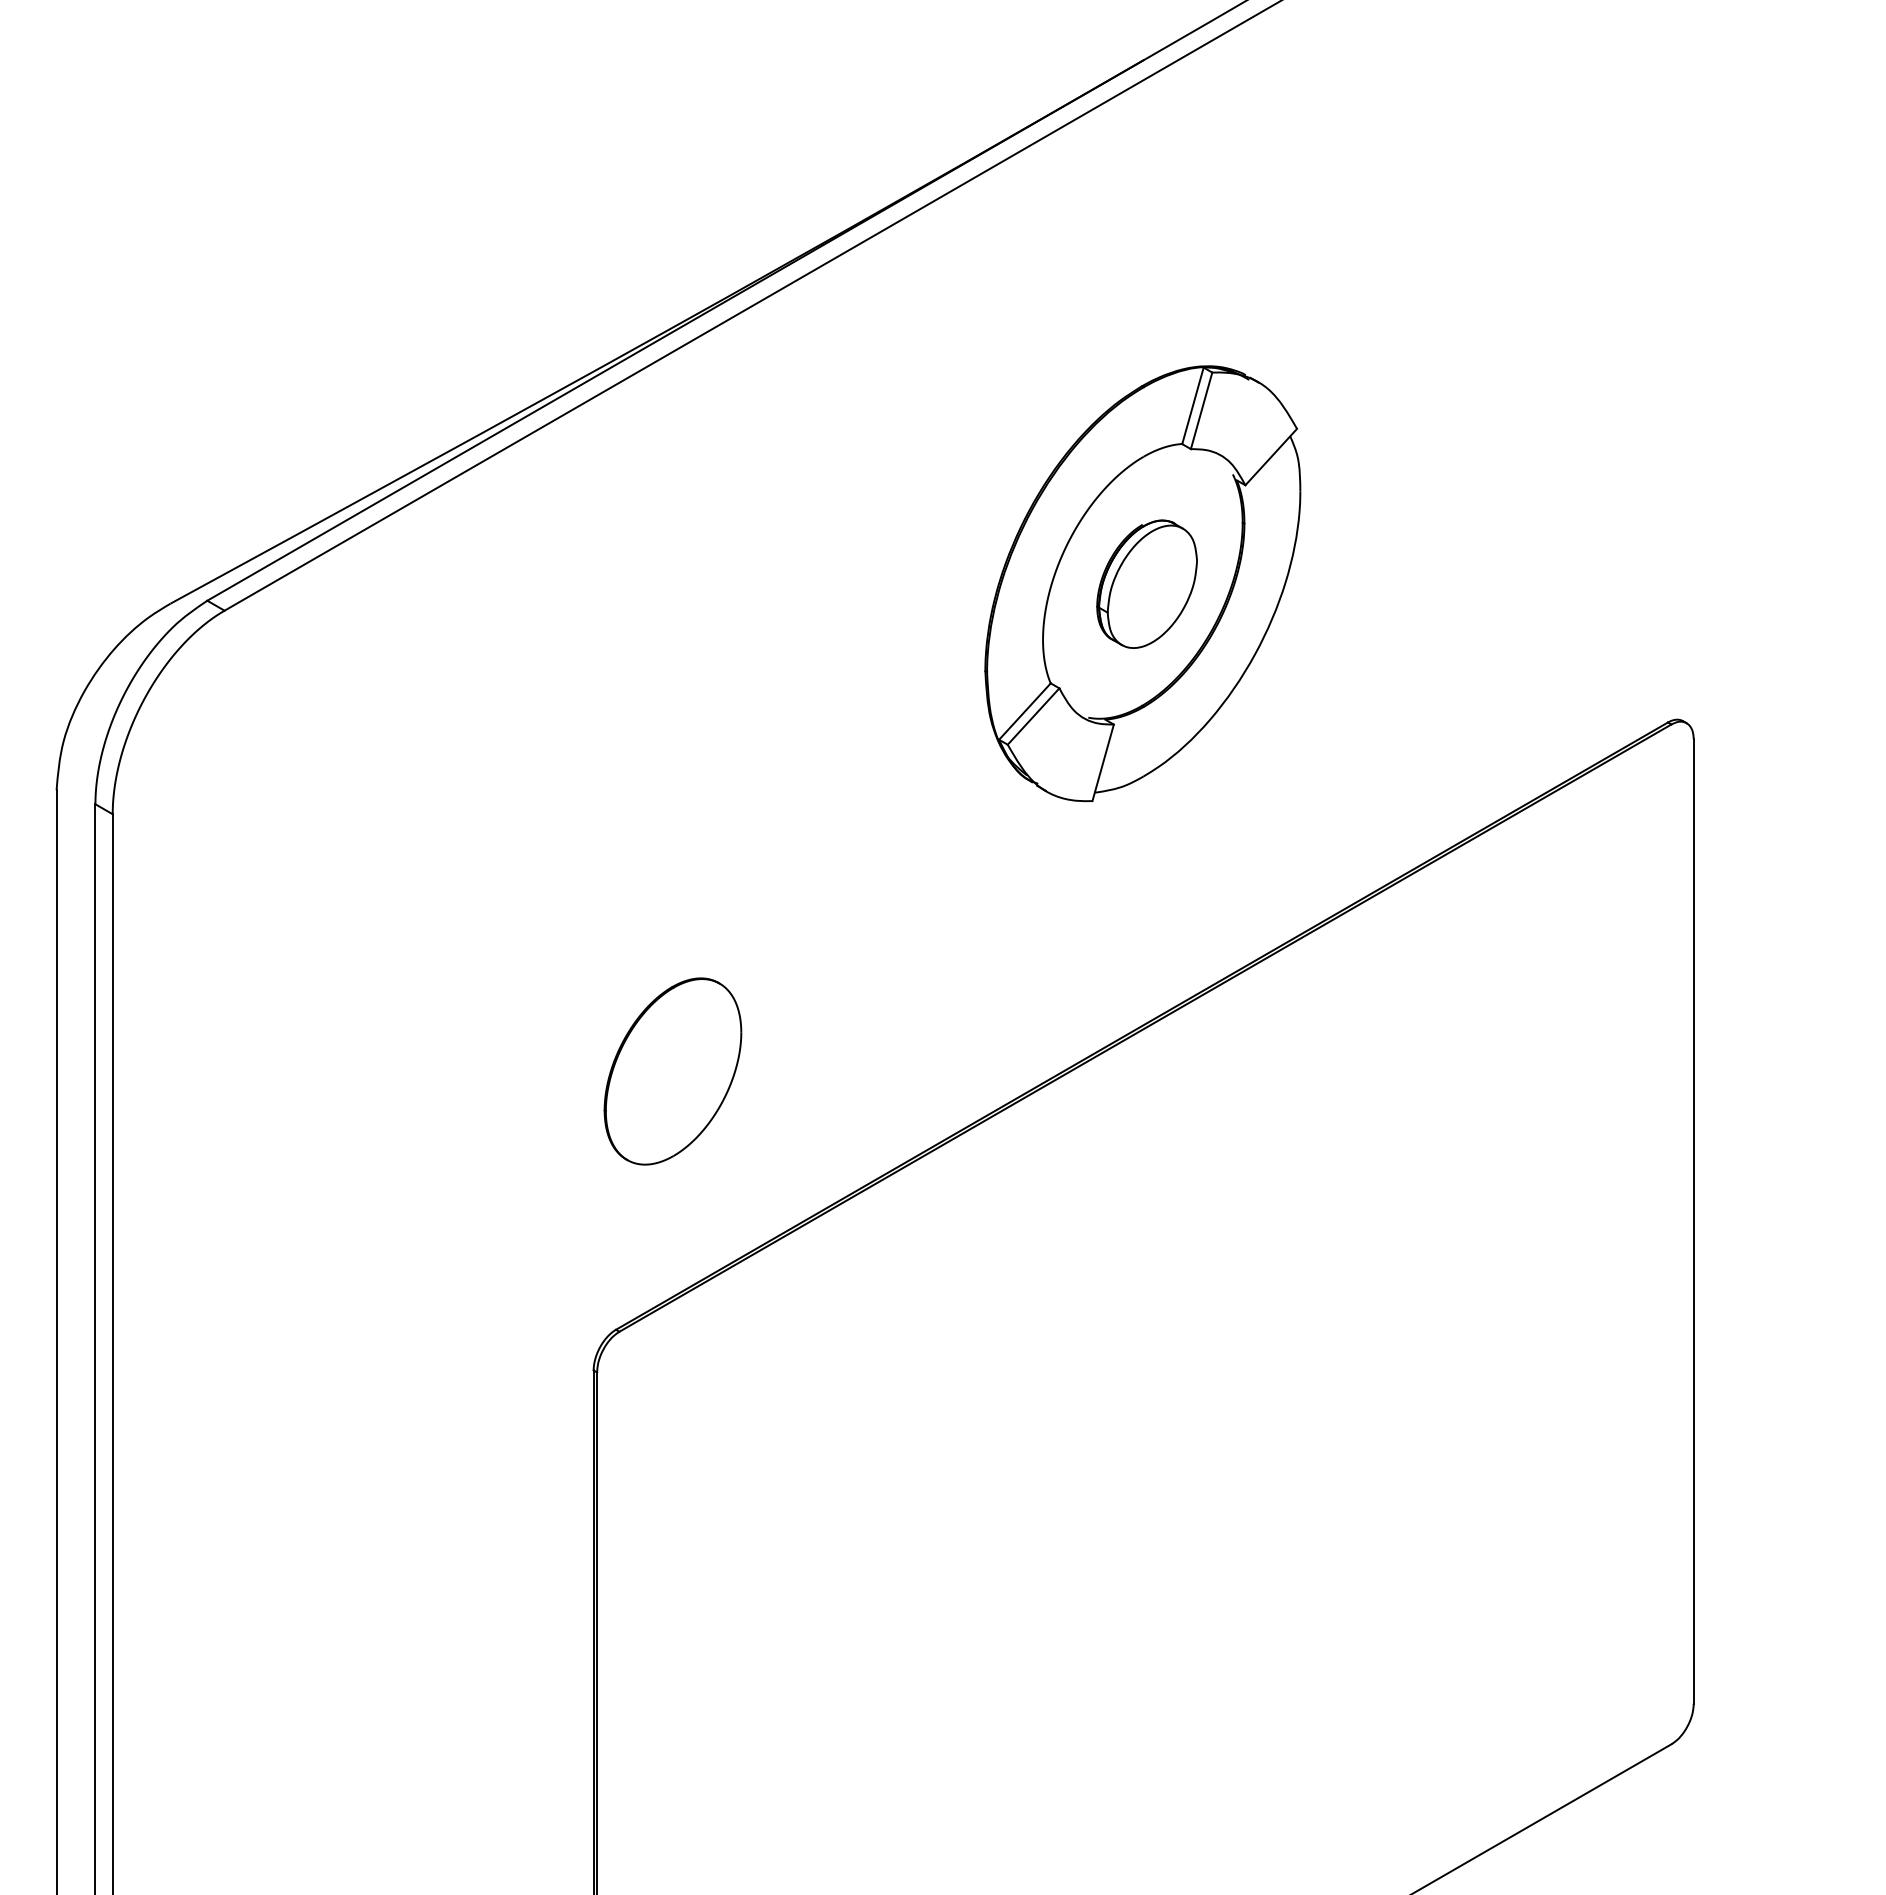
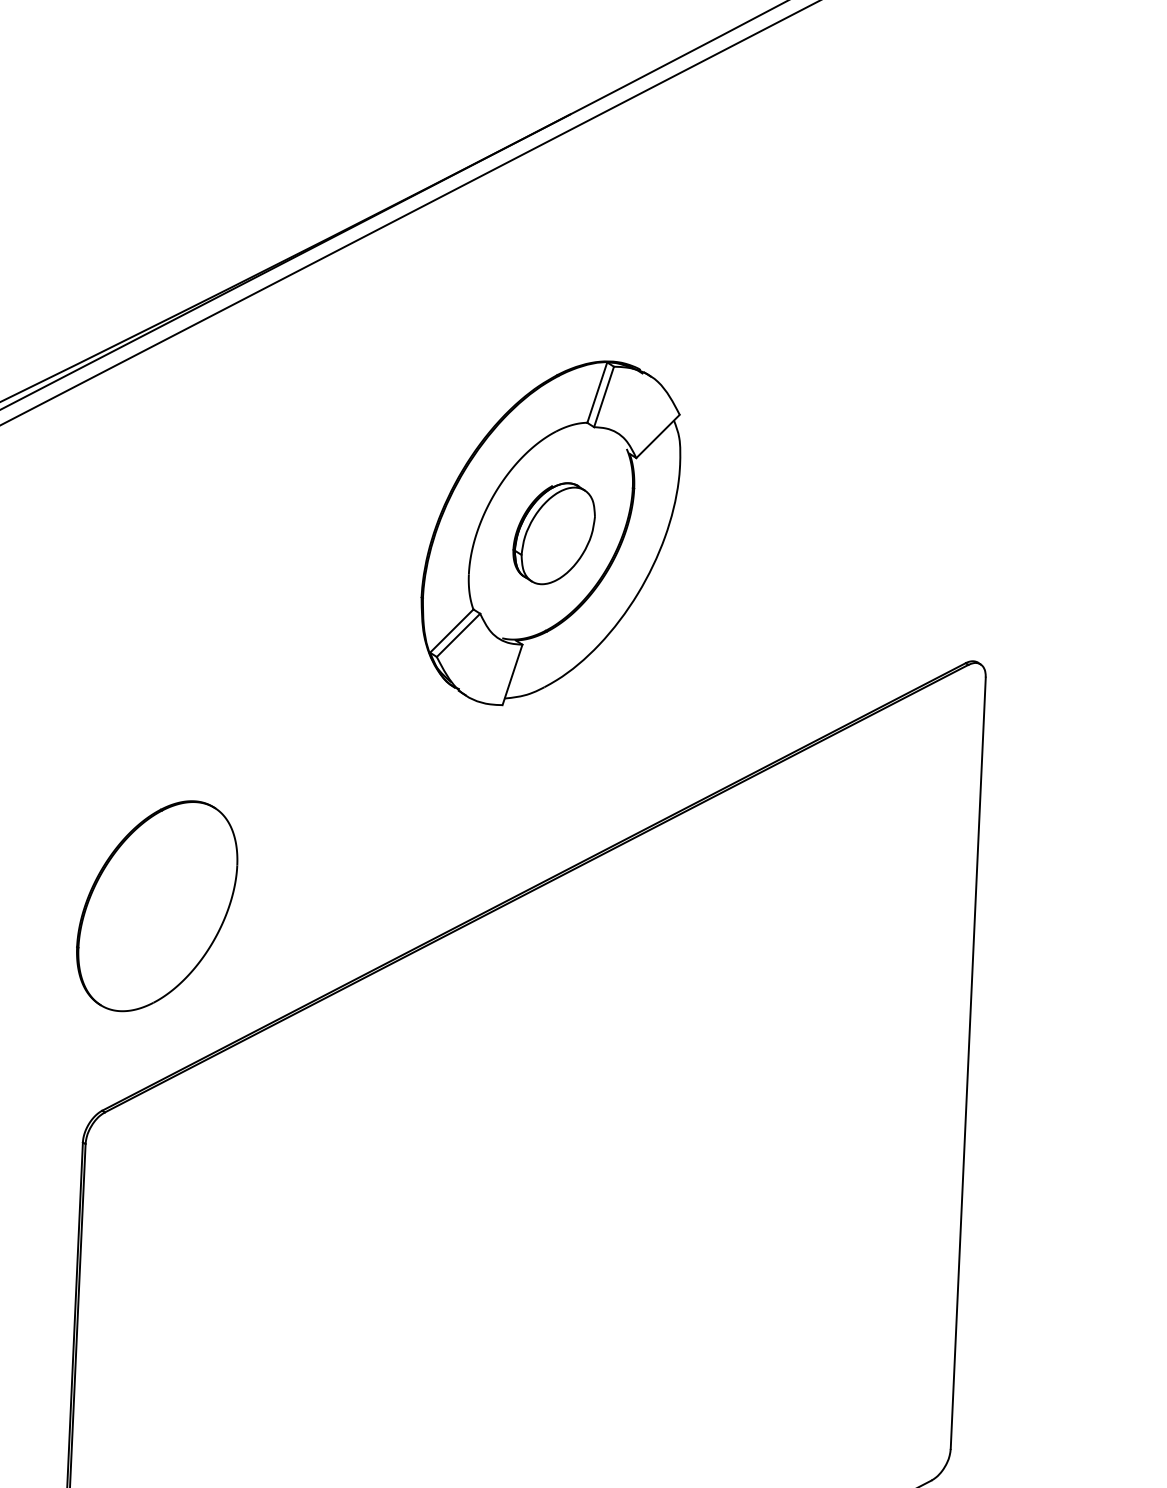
part: (672, 1071) -> (156, 906), size x1.43

